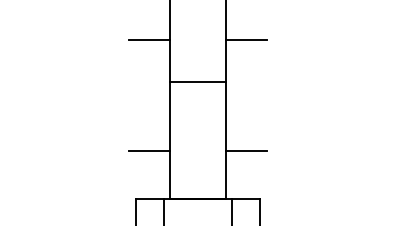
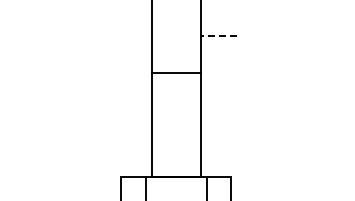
line: (148, 39) -> (132, 35), removed
line: (245, 39) -> (218, 35), solid -> dashed
line: (148, 150) -> (132, 133), removed
line: (245, 150) -> (218, 133), removed

